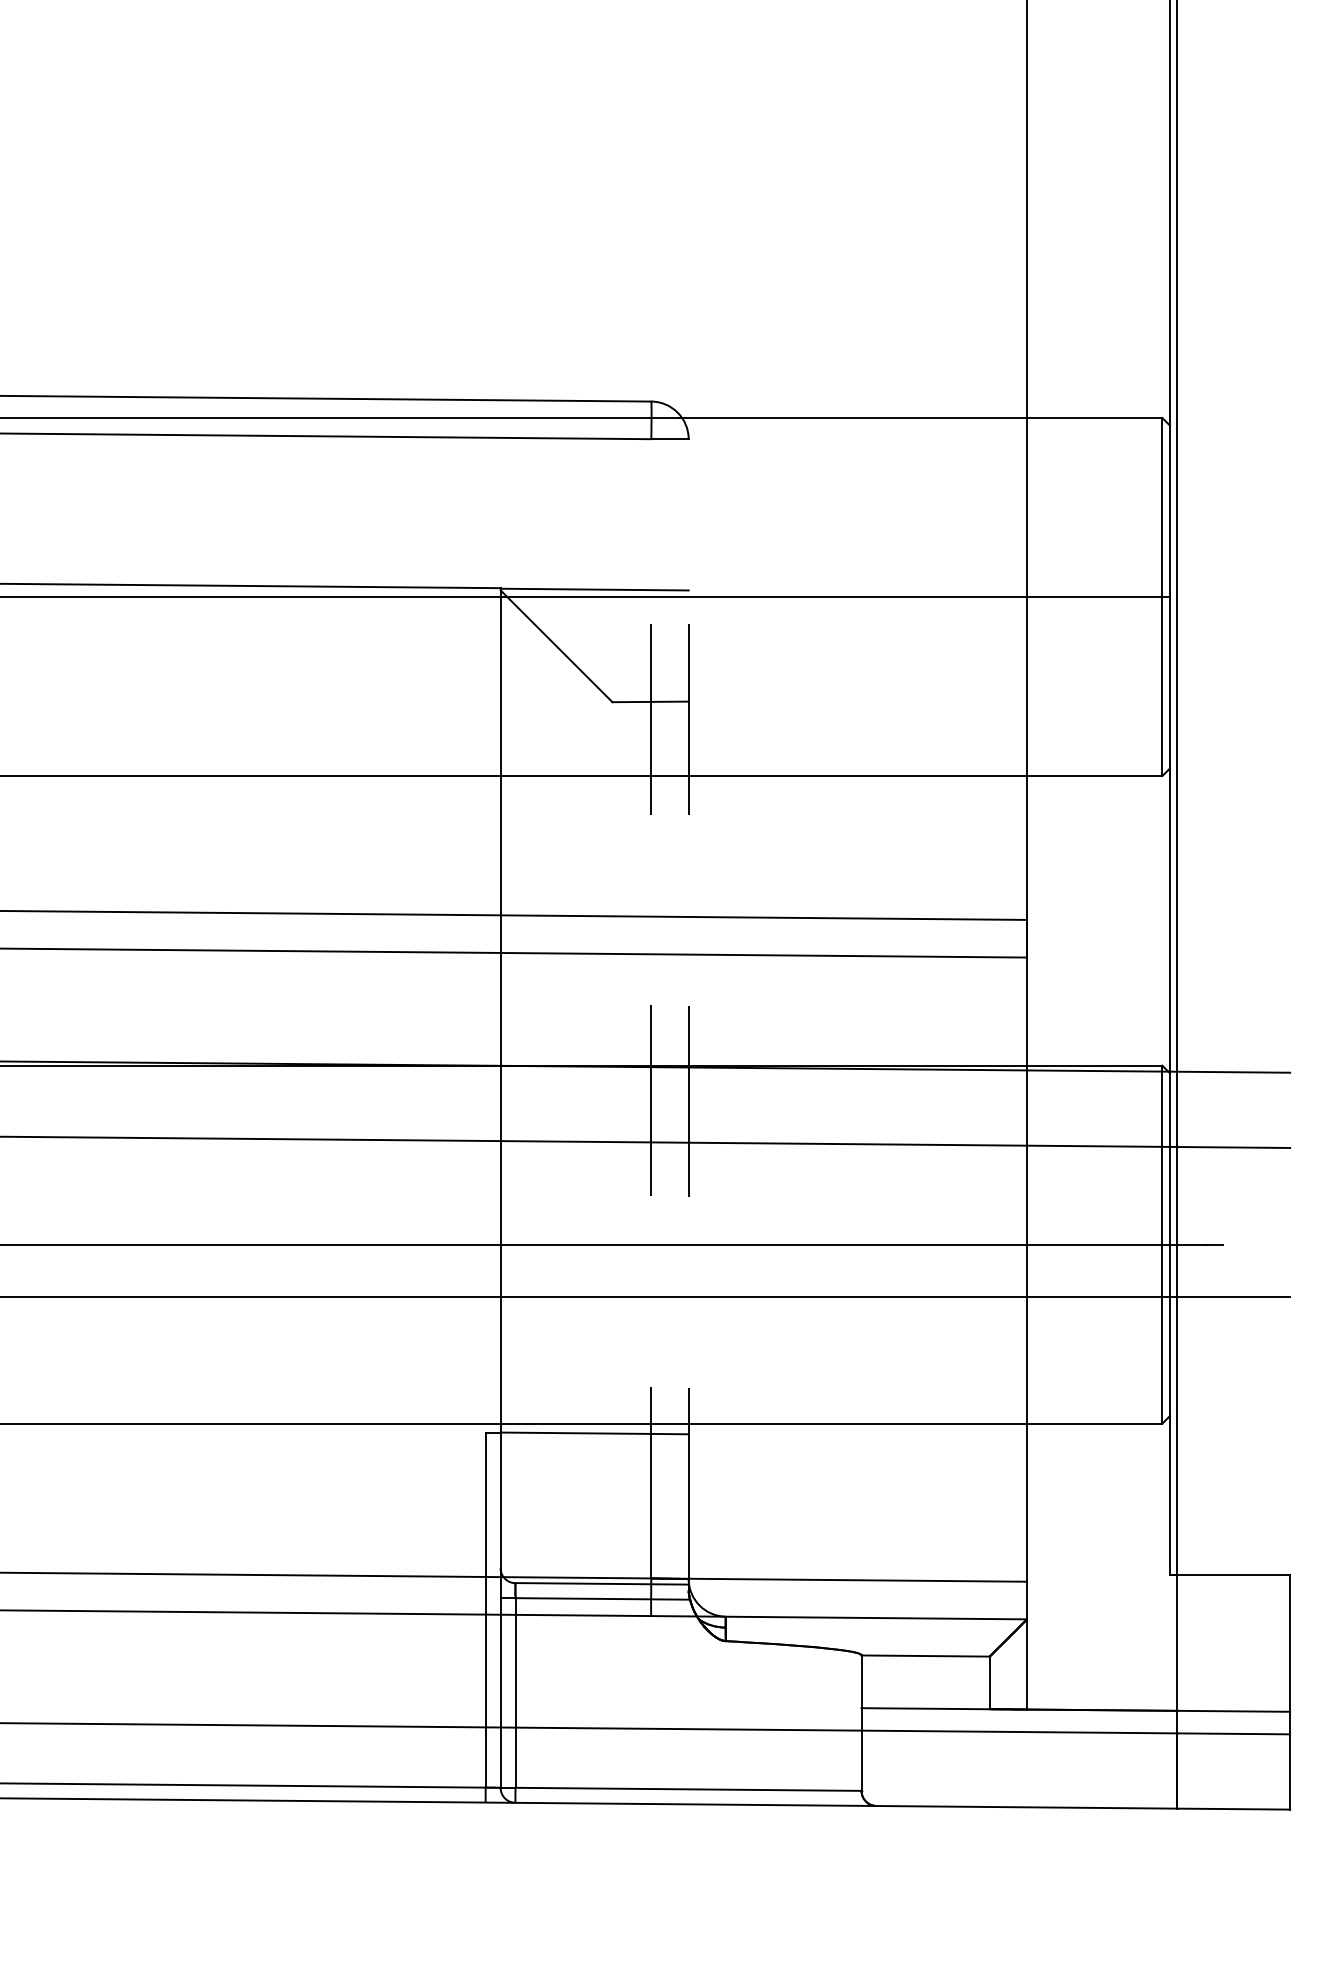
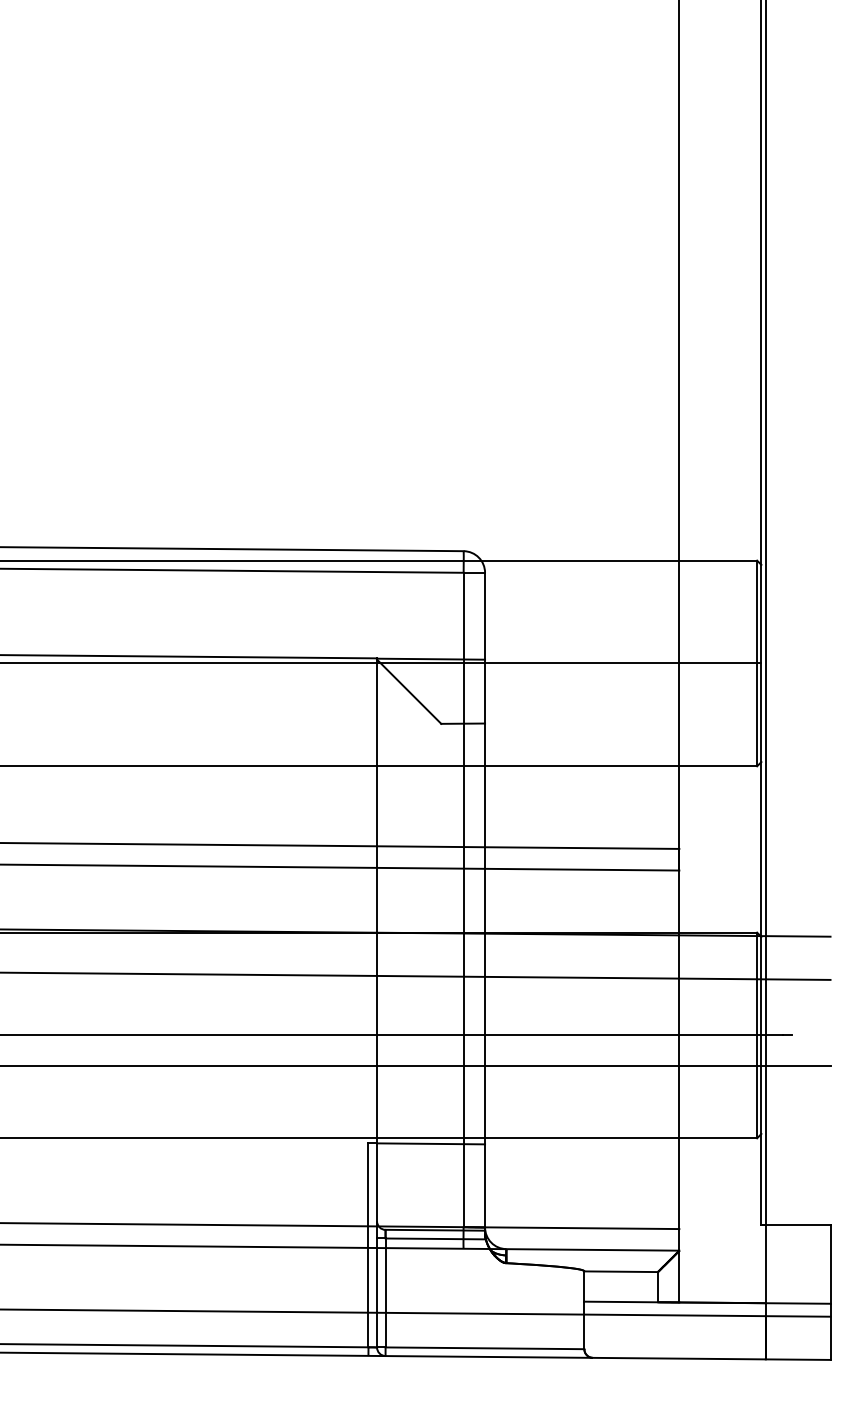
line: (651, 1007) -> (463, 899), dashed -> solid
line: (689, 1007) -> (485, 899), dashed -> solid

